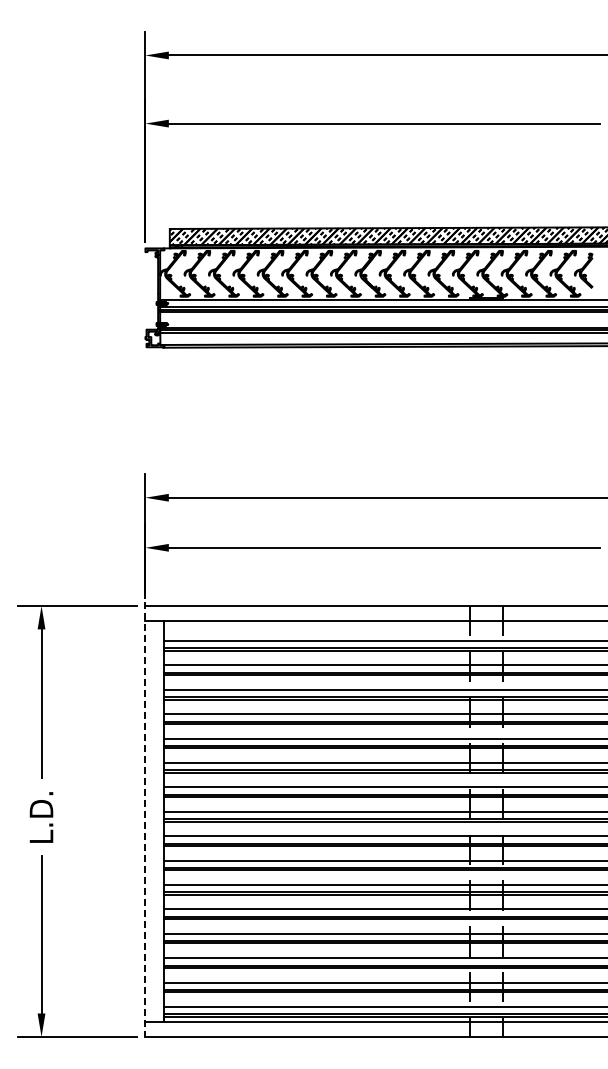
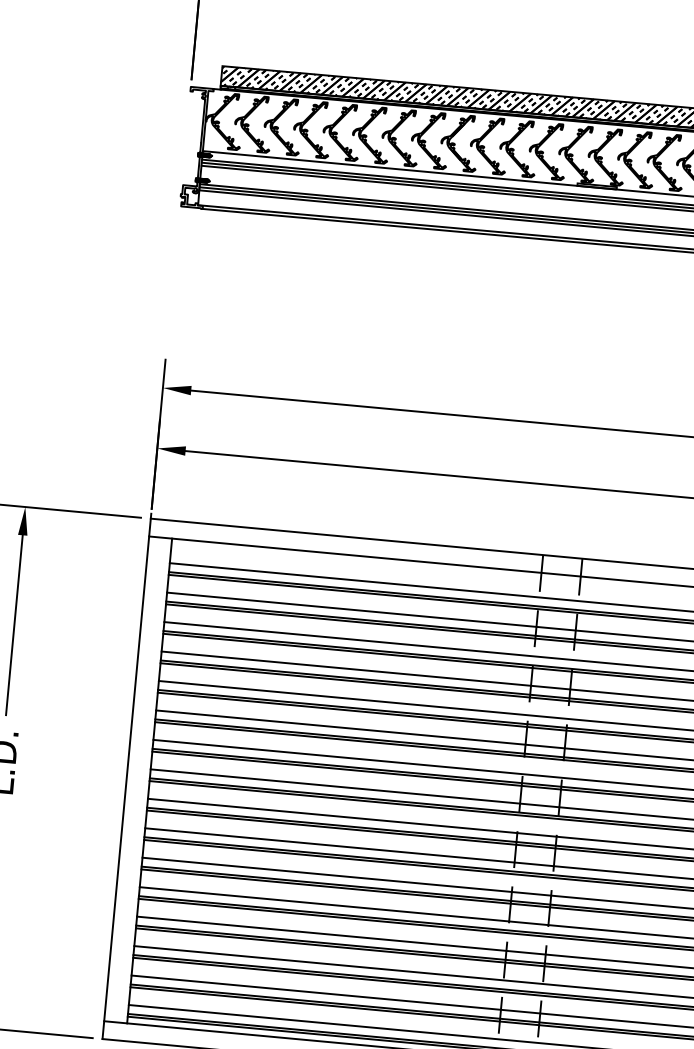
line: (145, 819) -> (126, 776), dashed -> solid

